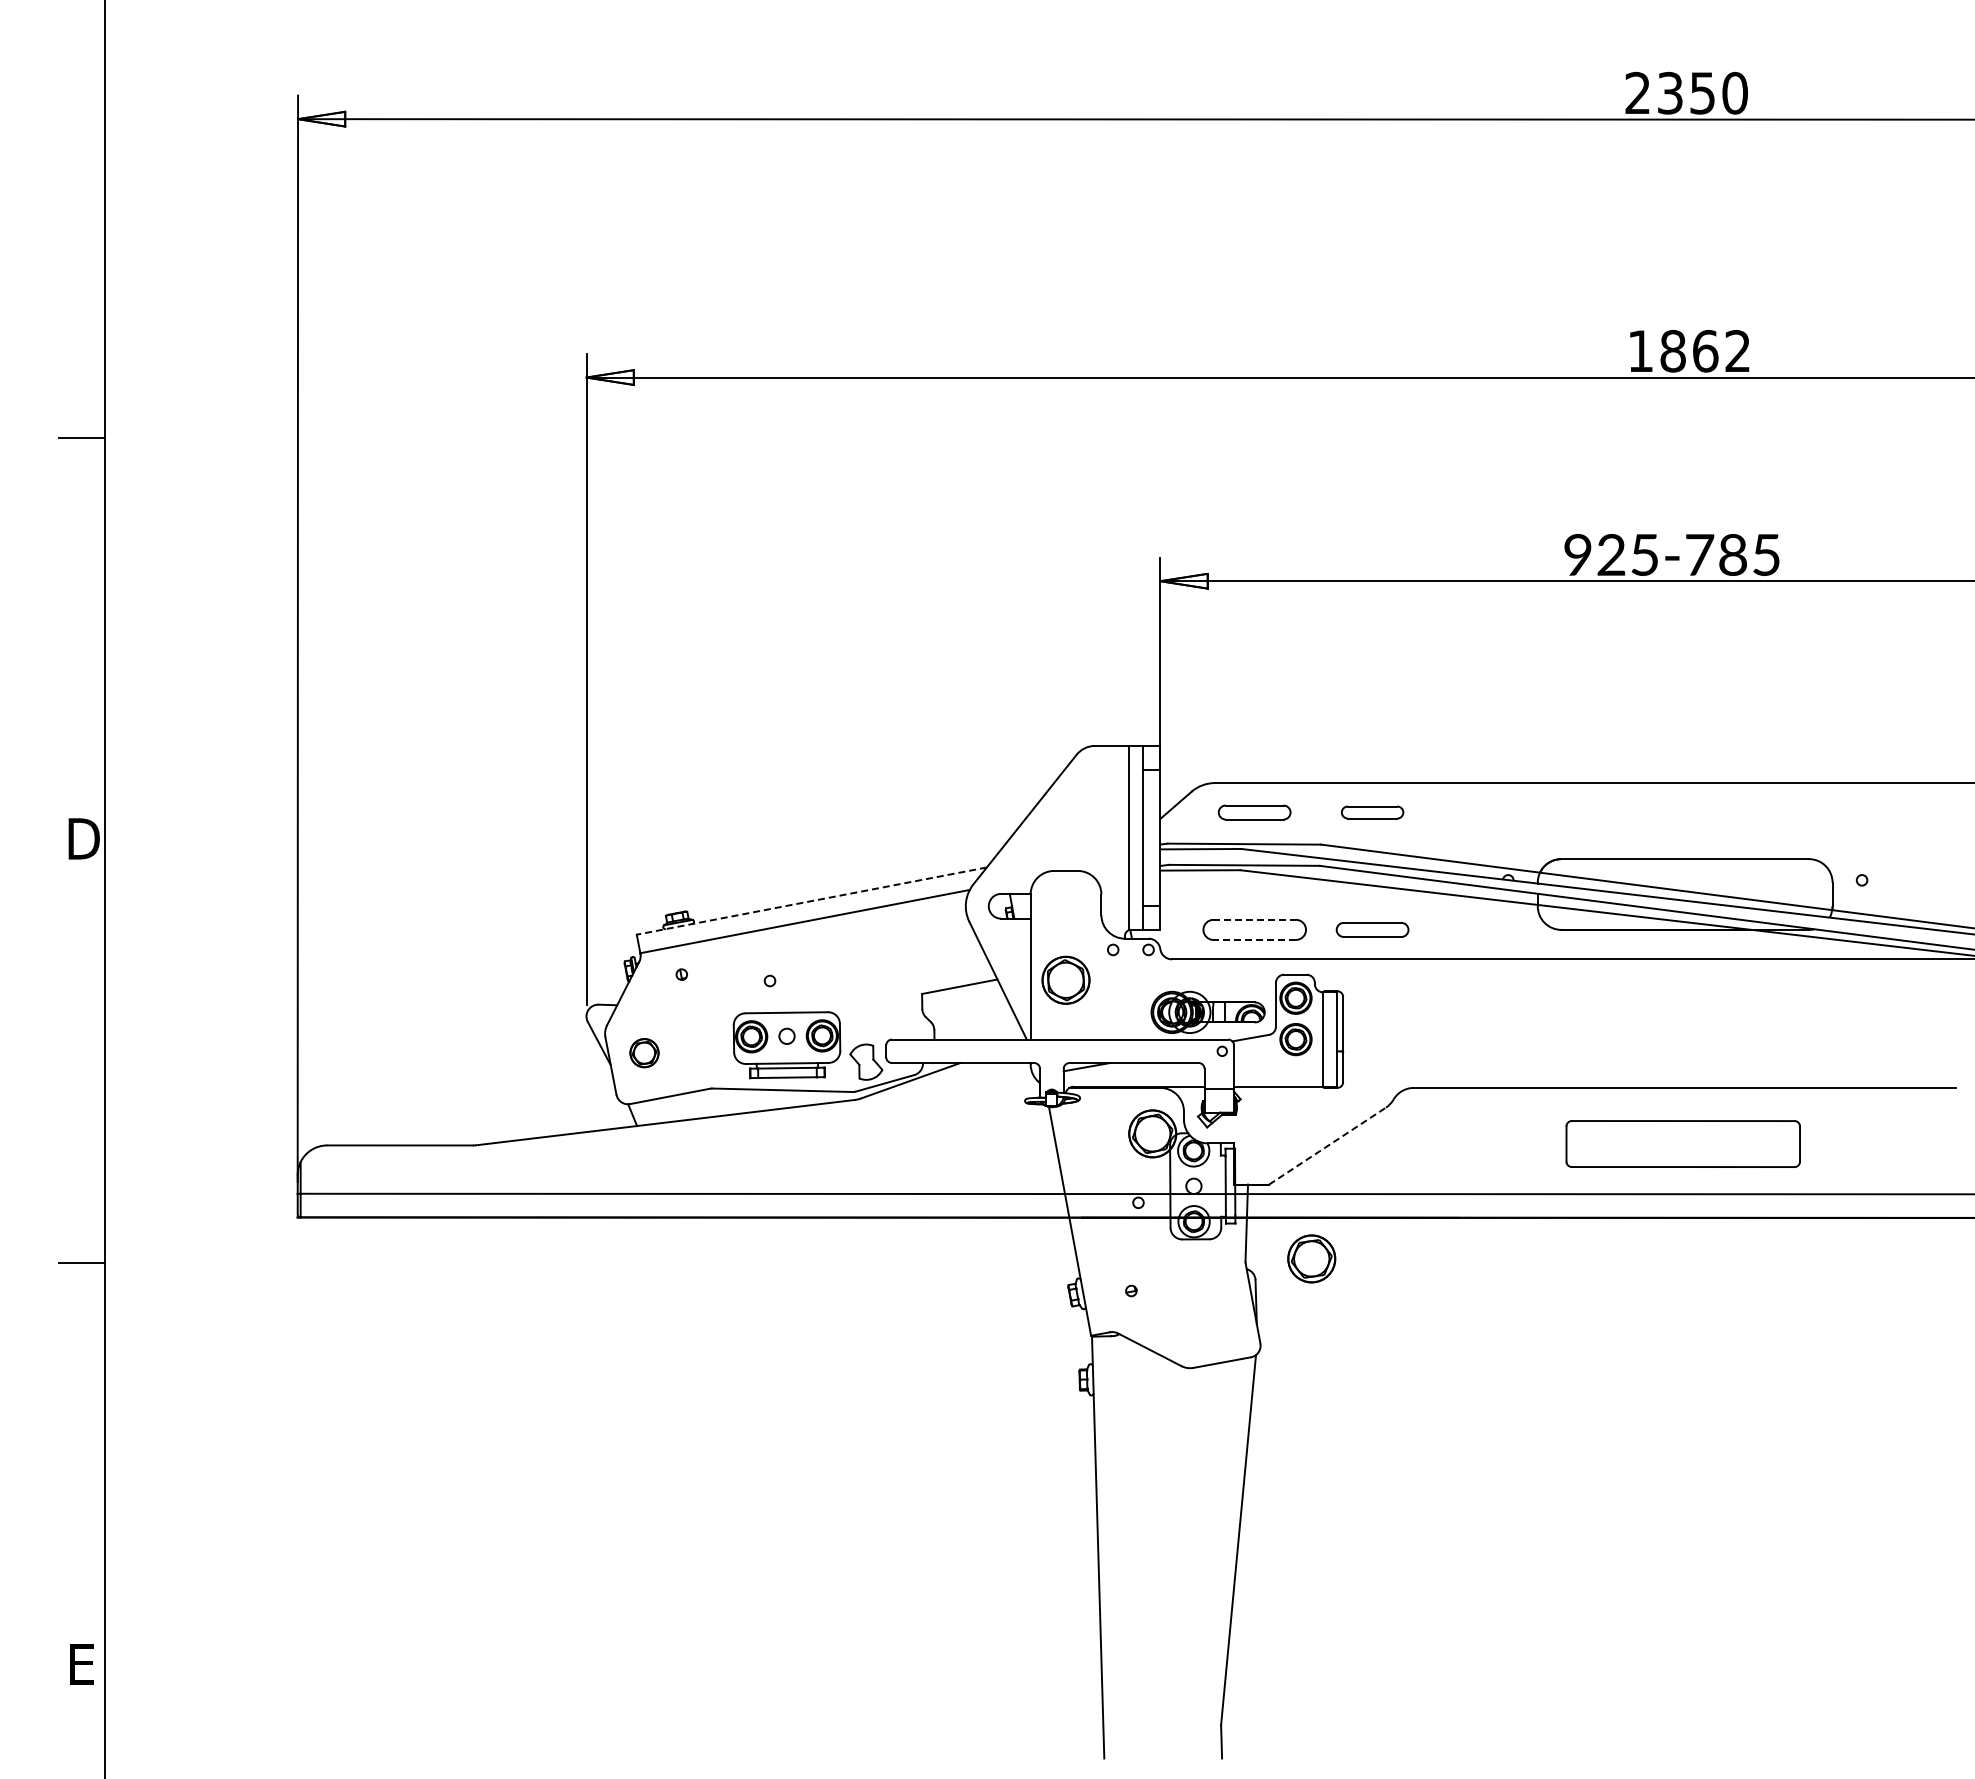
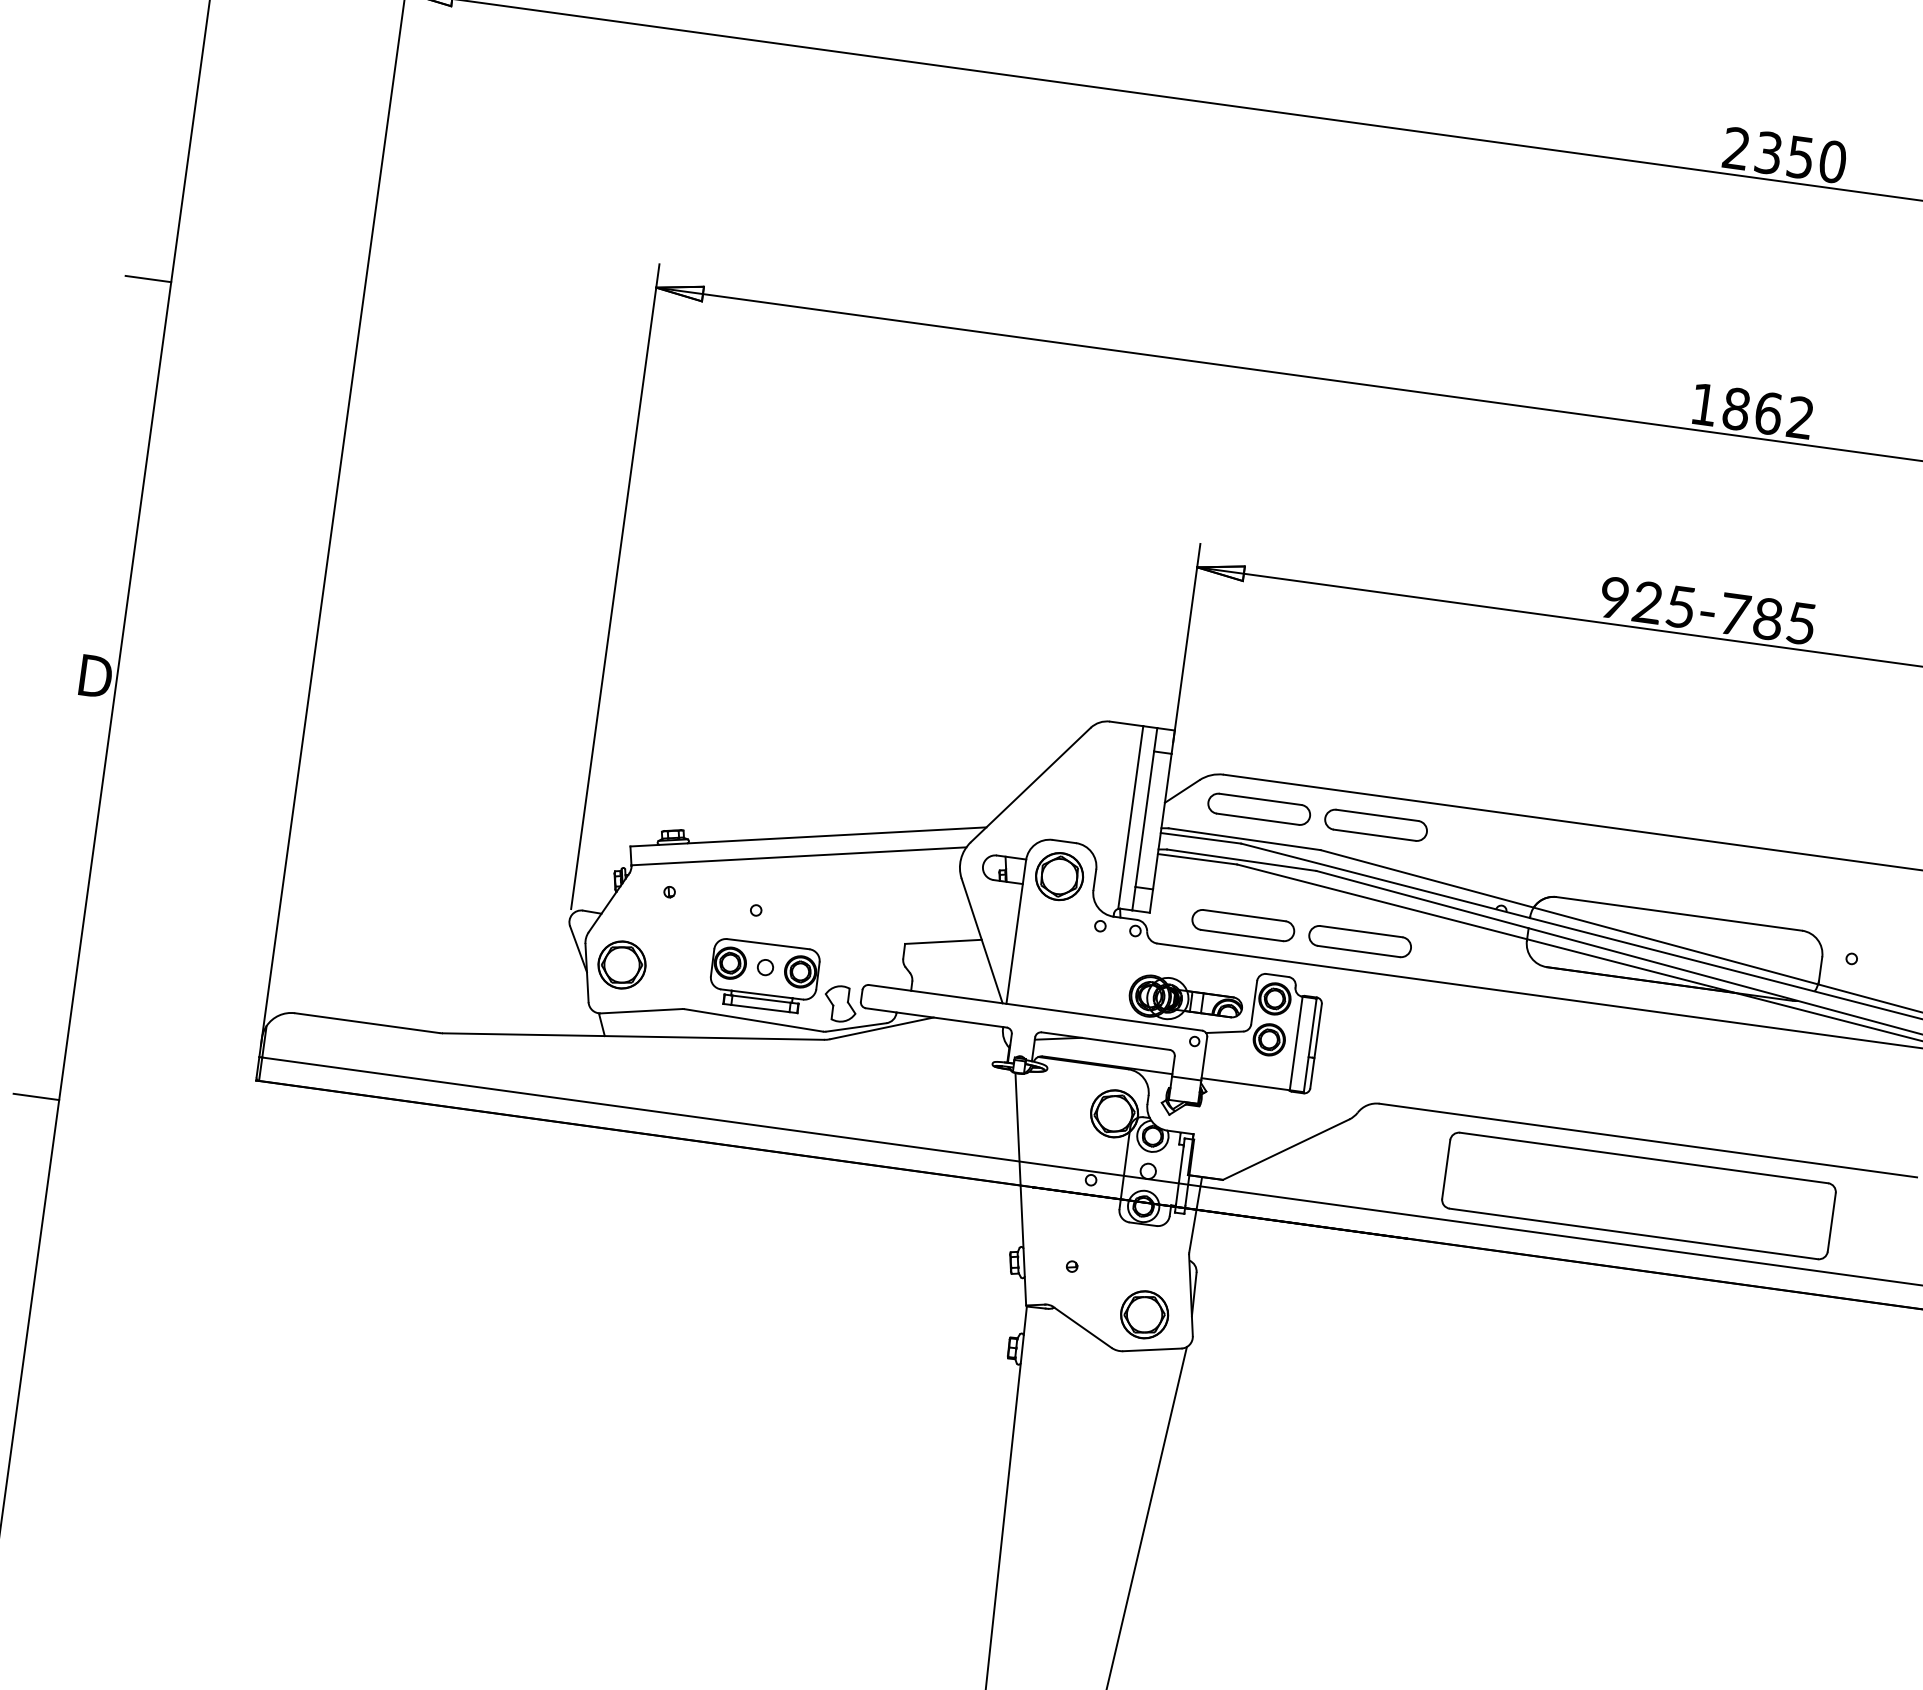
part: (1254, 812) -> (1259, 809), size x1.43
part: (1372, 812) -> (1375, 825), size x1.67
line: (811, 901) -> (808, 837), dashed -> solid
line: (1255, 919) -> (1245, 915), dashed -> solid
part: (1372, 929) -> (1360, 941), size x1.43
line: (1254, 939) -> (1241, 935), dashed -> solid
part: (1065, 979) -> (1059, 875), moved
part: (644, 1052) -> (622, 964), size x1.67
part: (1682, 1143) -> (1638, 1195), size x1.67
line: (1327, 1145) -> (1286, 1149), dashed -> solid
part: (1311, 1258) -> (1144, 1314), moved

